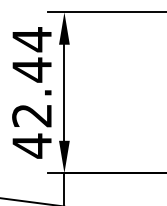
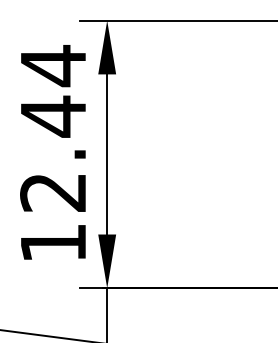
text: (31, 145) -> (52, 242), 42.44 -> 12.44

